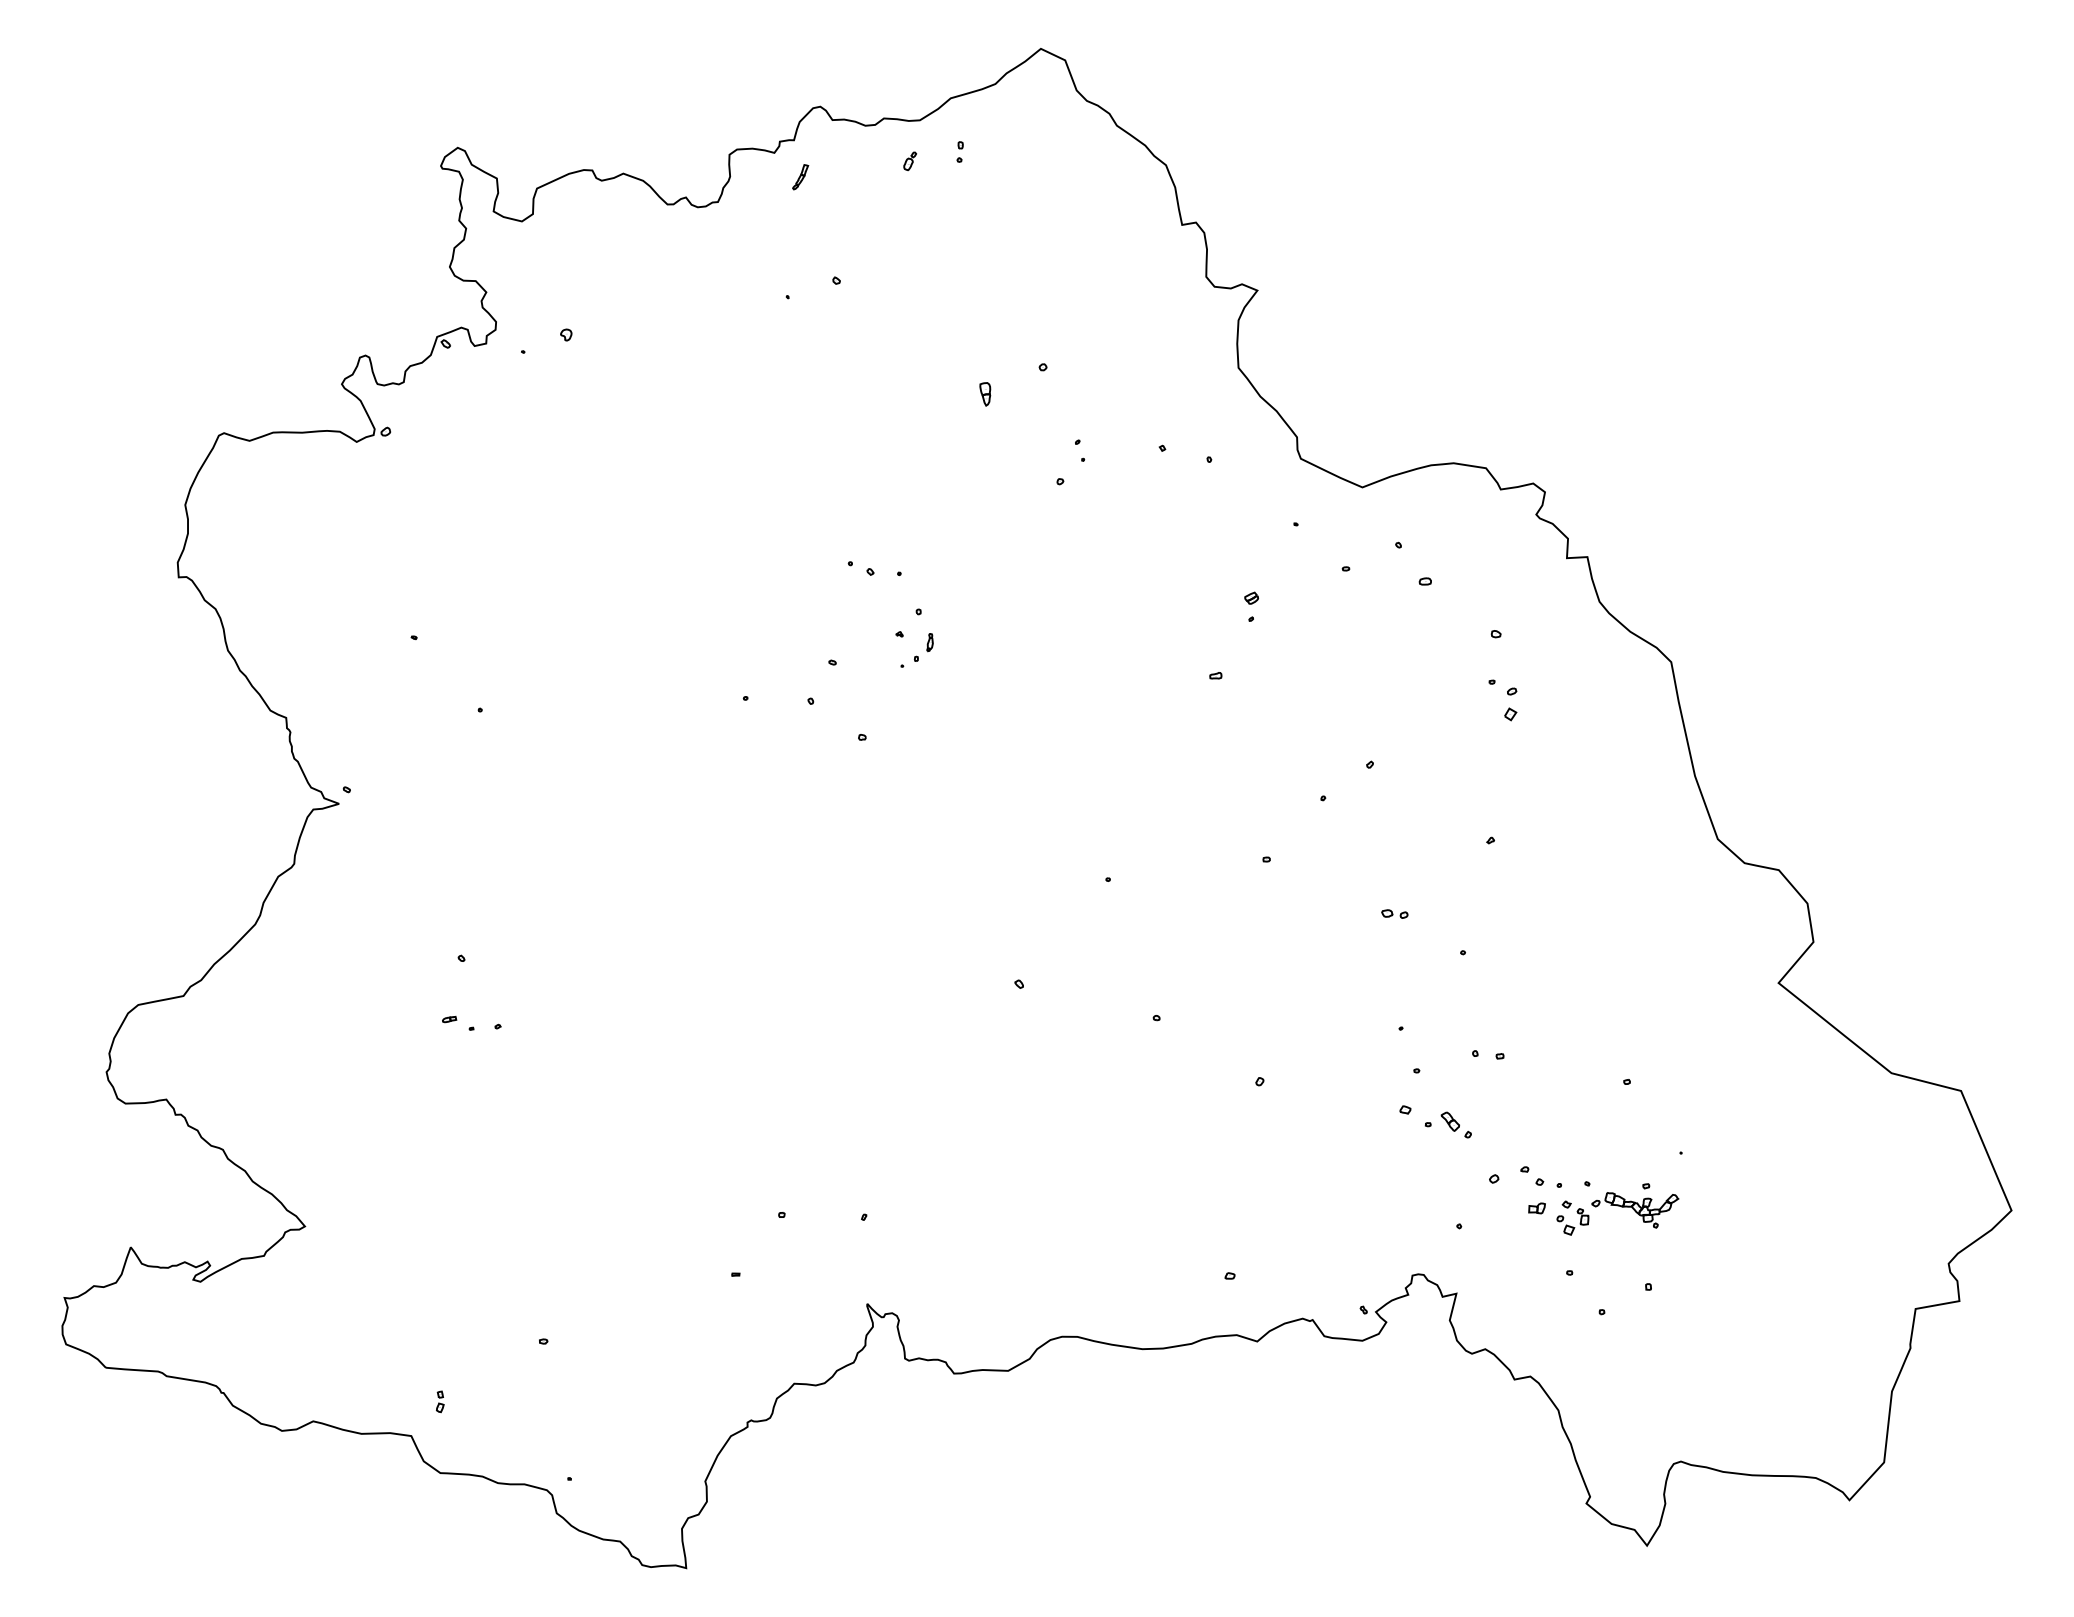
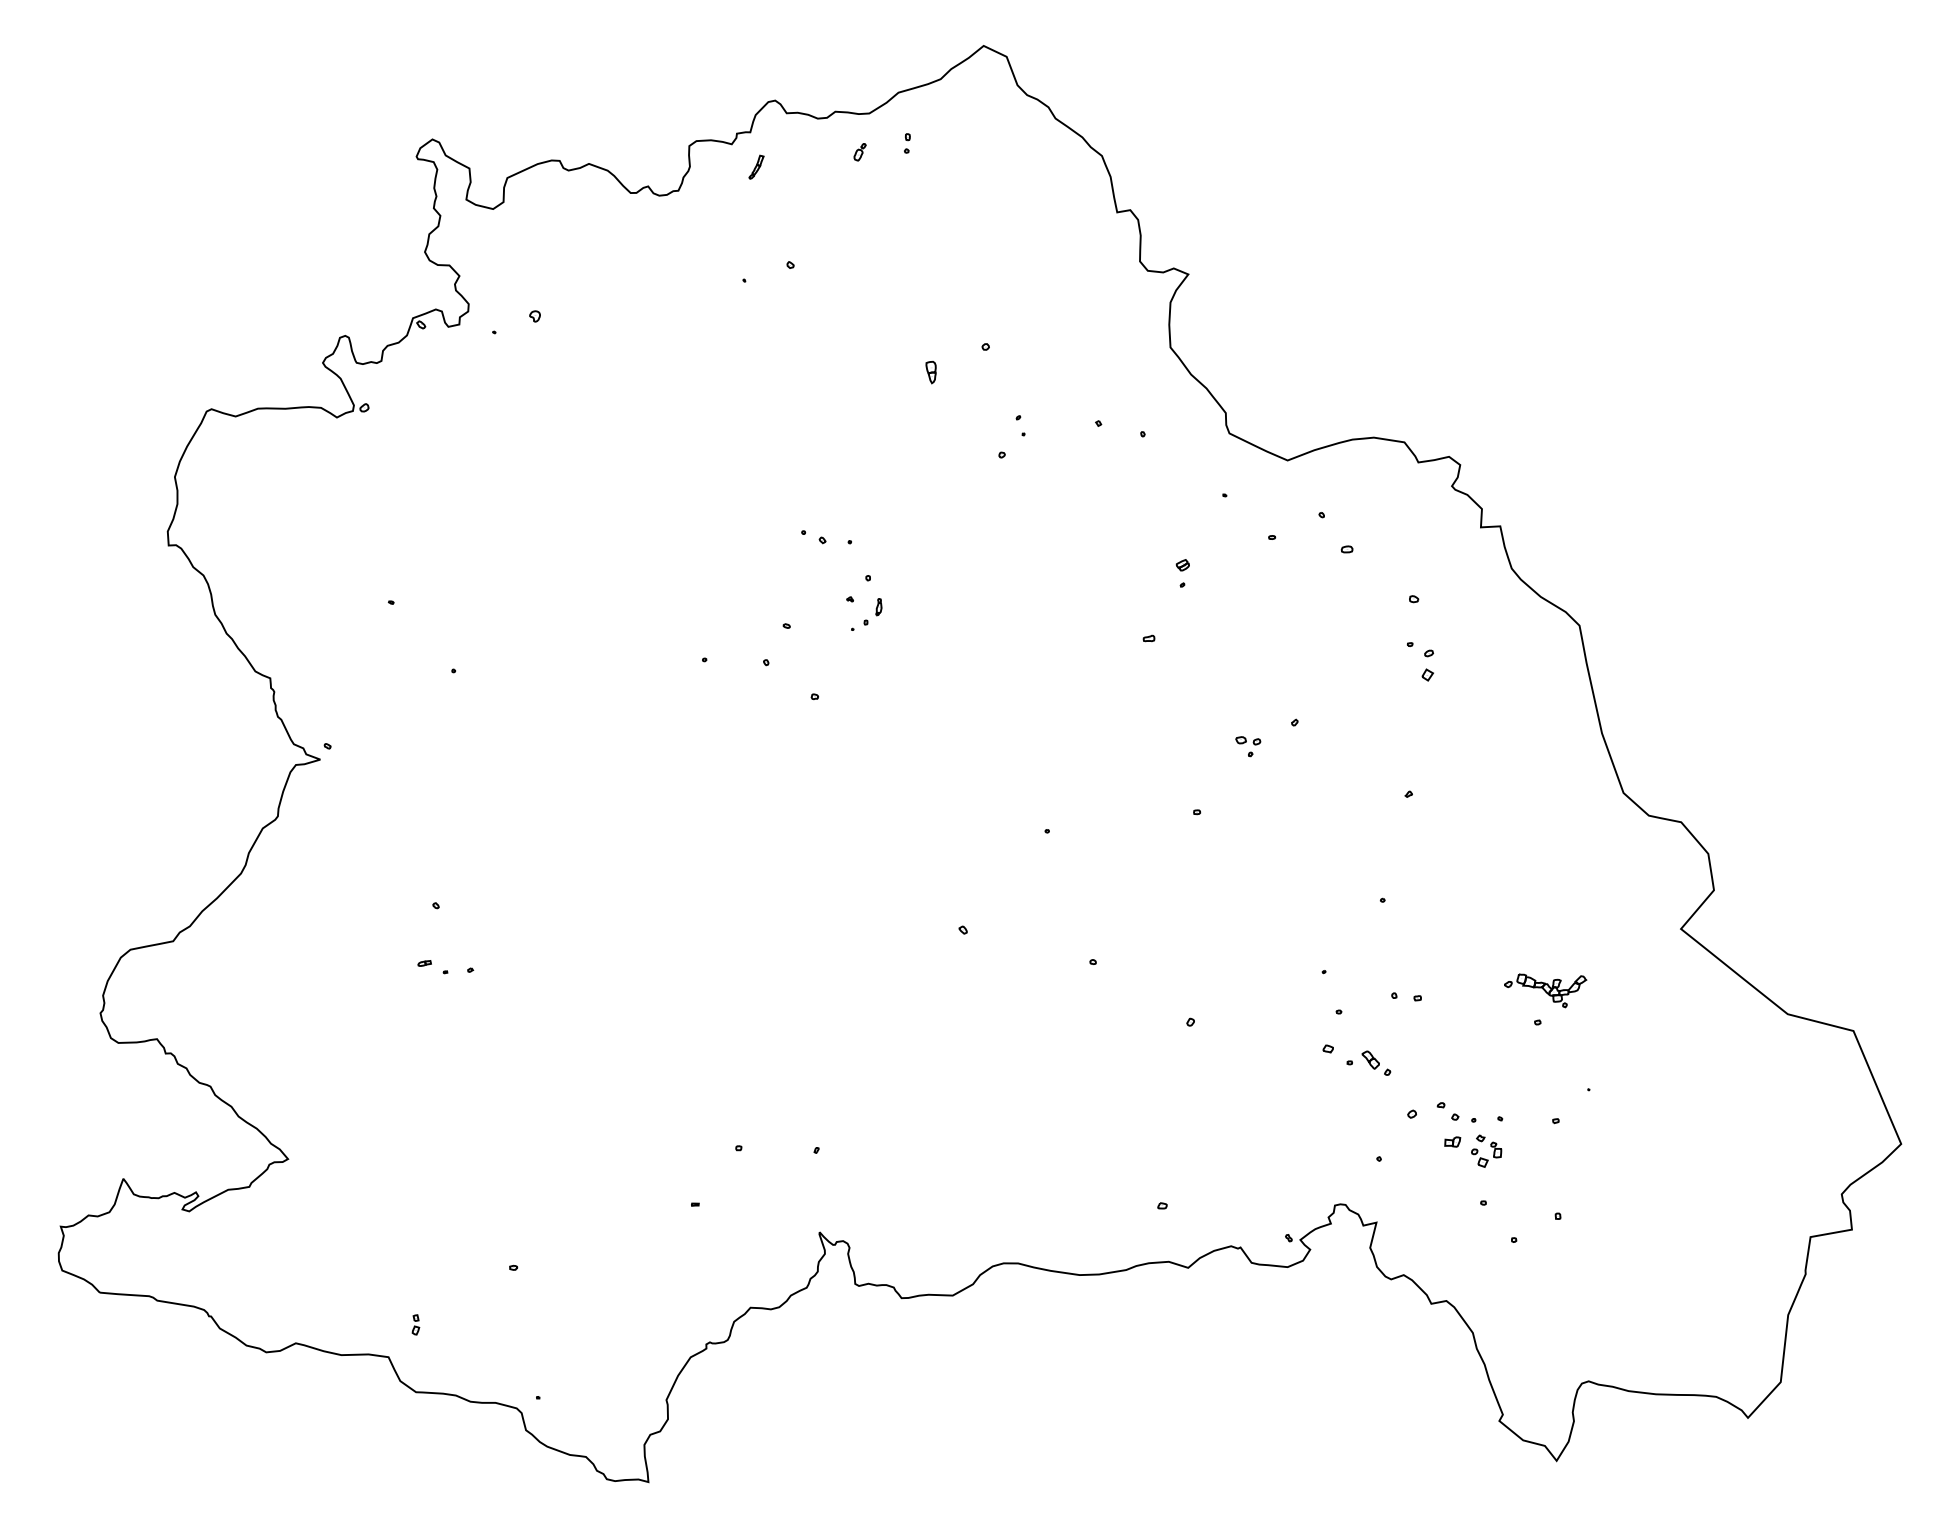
part: (1395, 913) -> (1248, 740), moved
part: (1635, 1209) -> (1545, 990), moved

